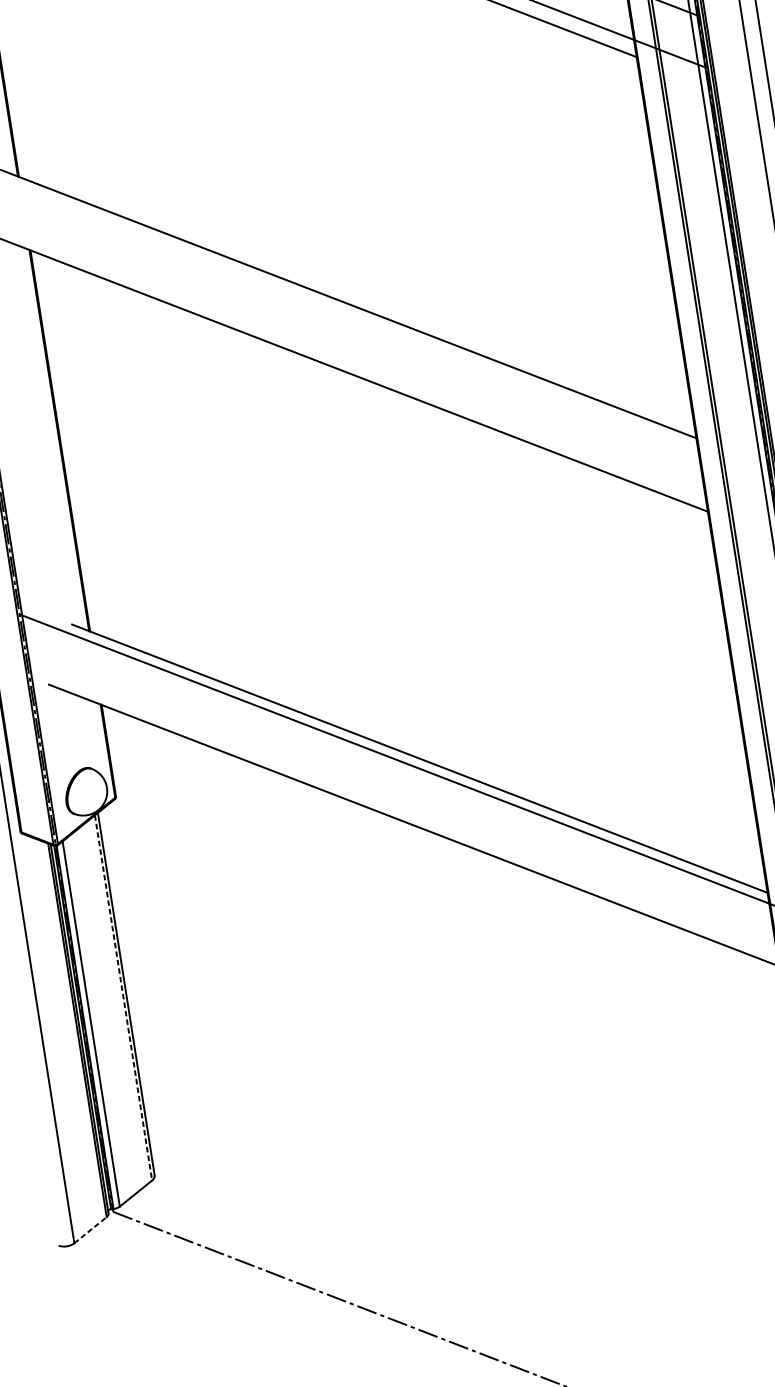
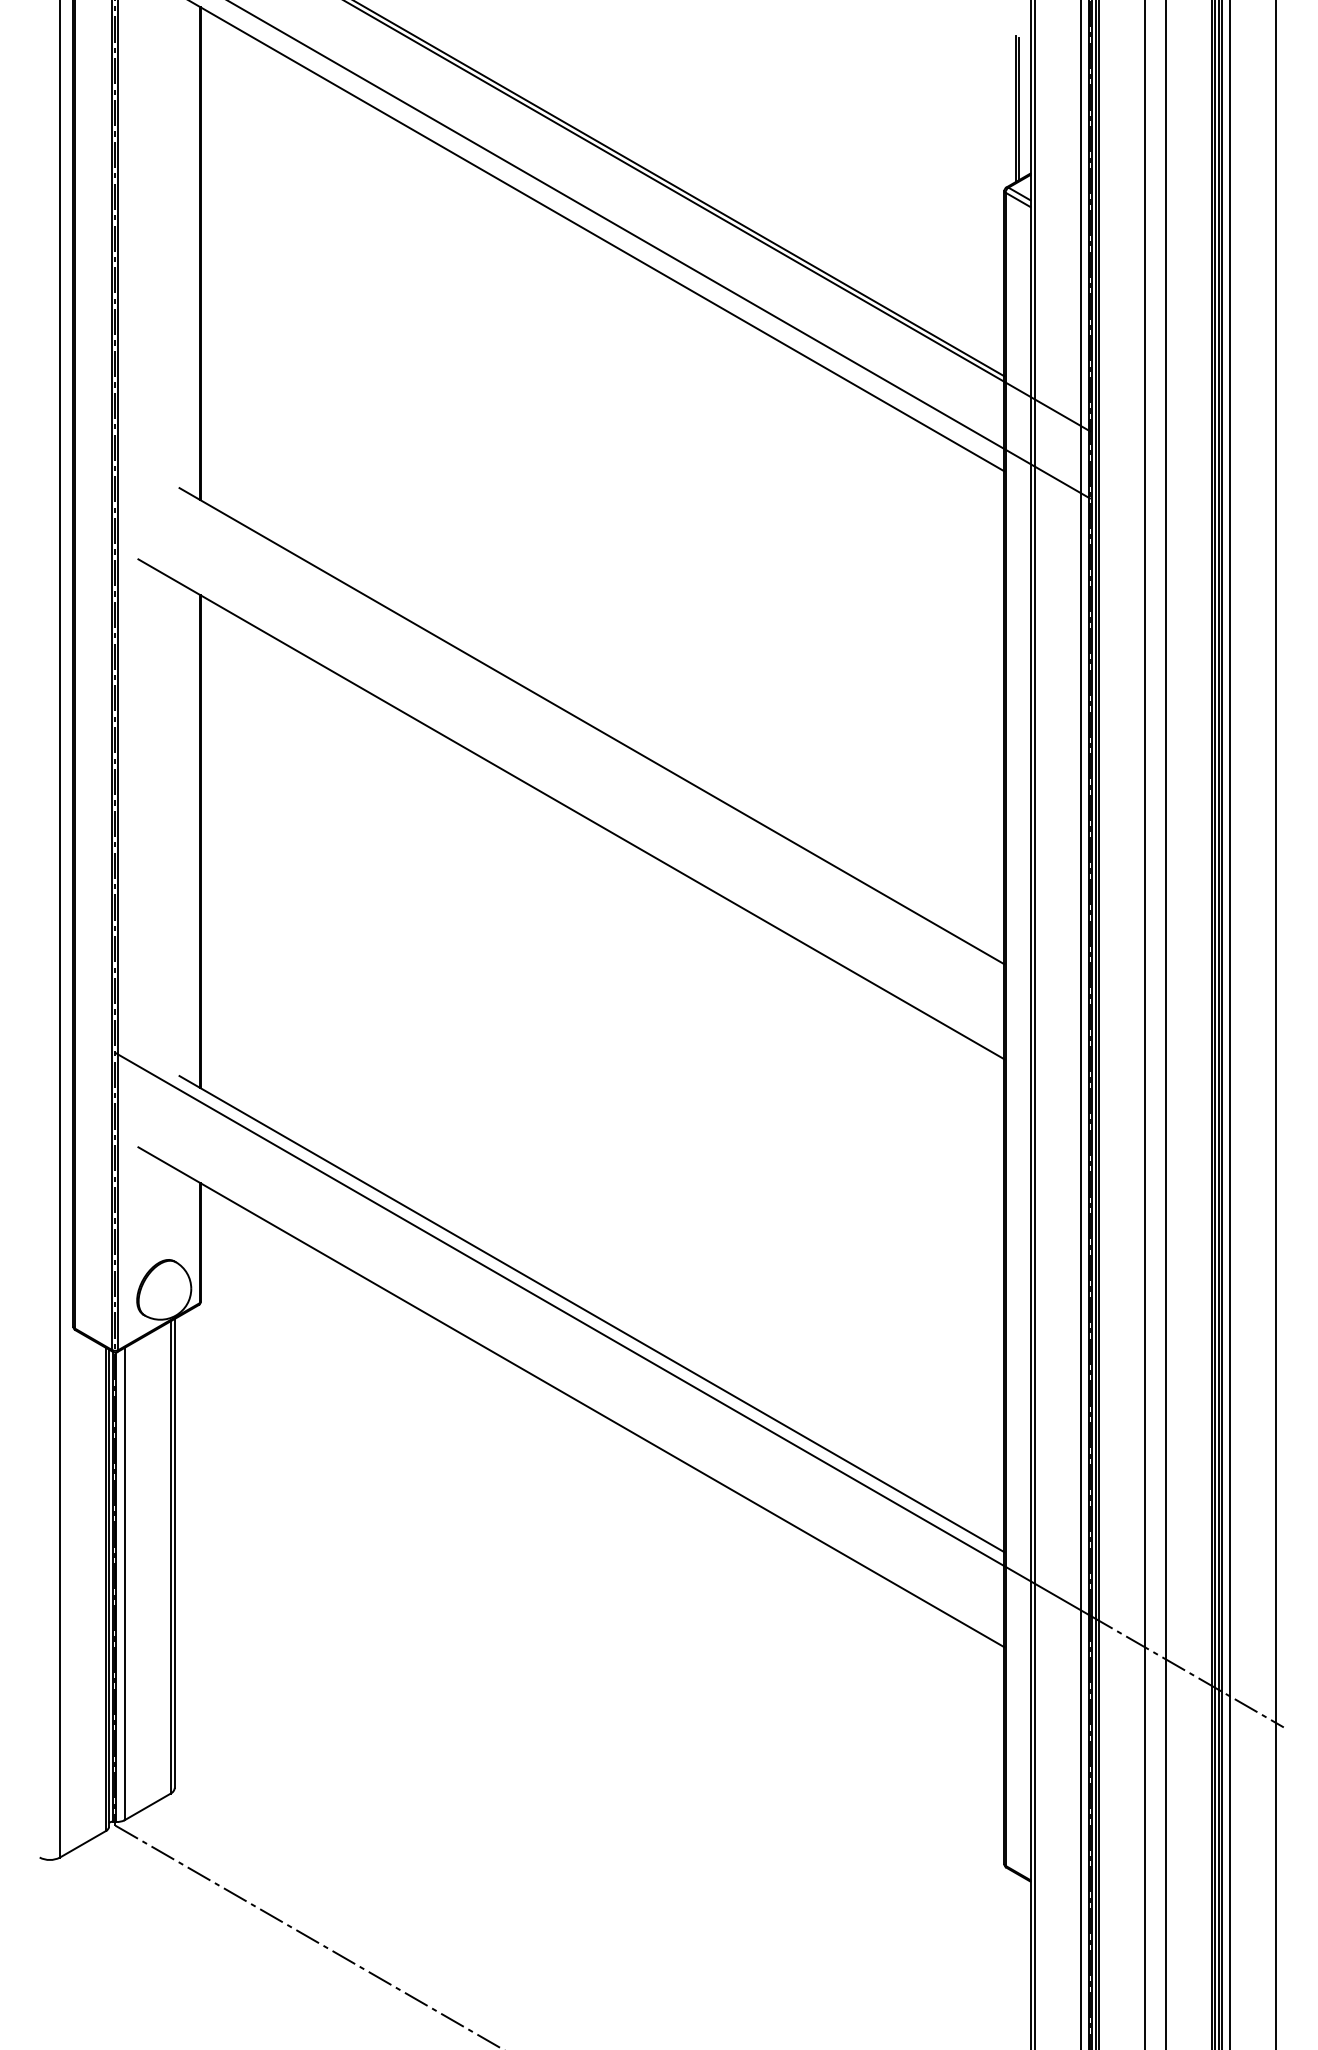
line: (123, 998) -> (170, 1558), dashed -> solid
line: (90, 1230) -> (83, 1844), dashed -> solid

